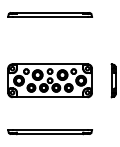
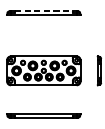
line: (50, 12) -> (44, 11), solid -> dashed

